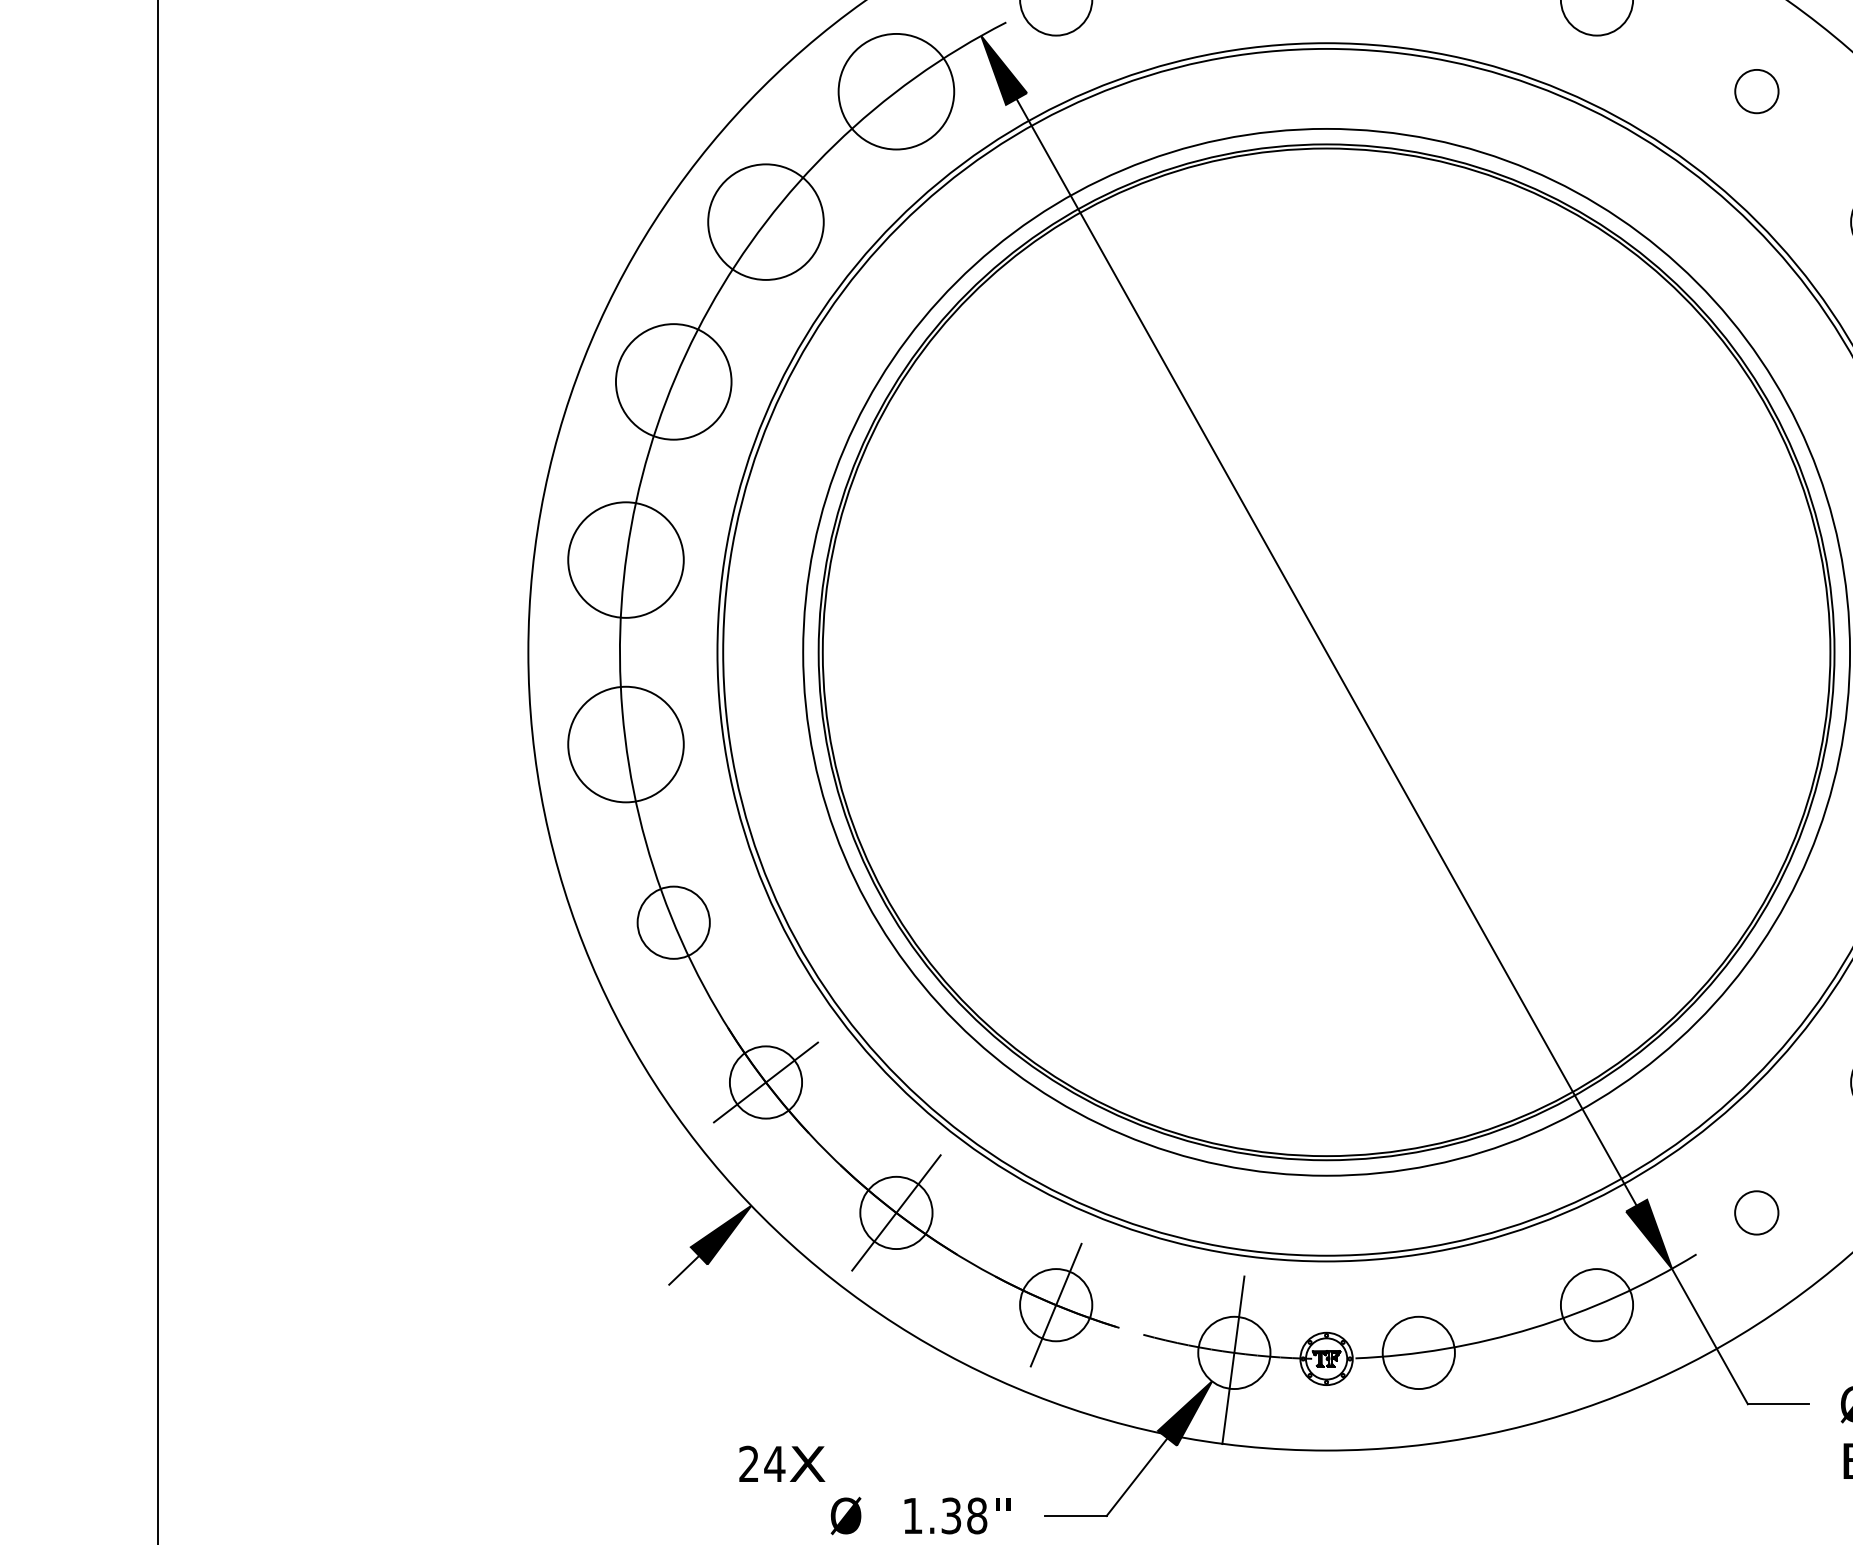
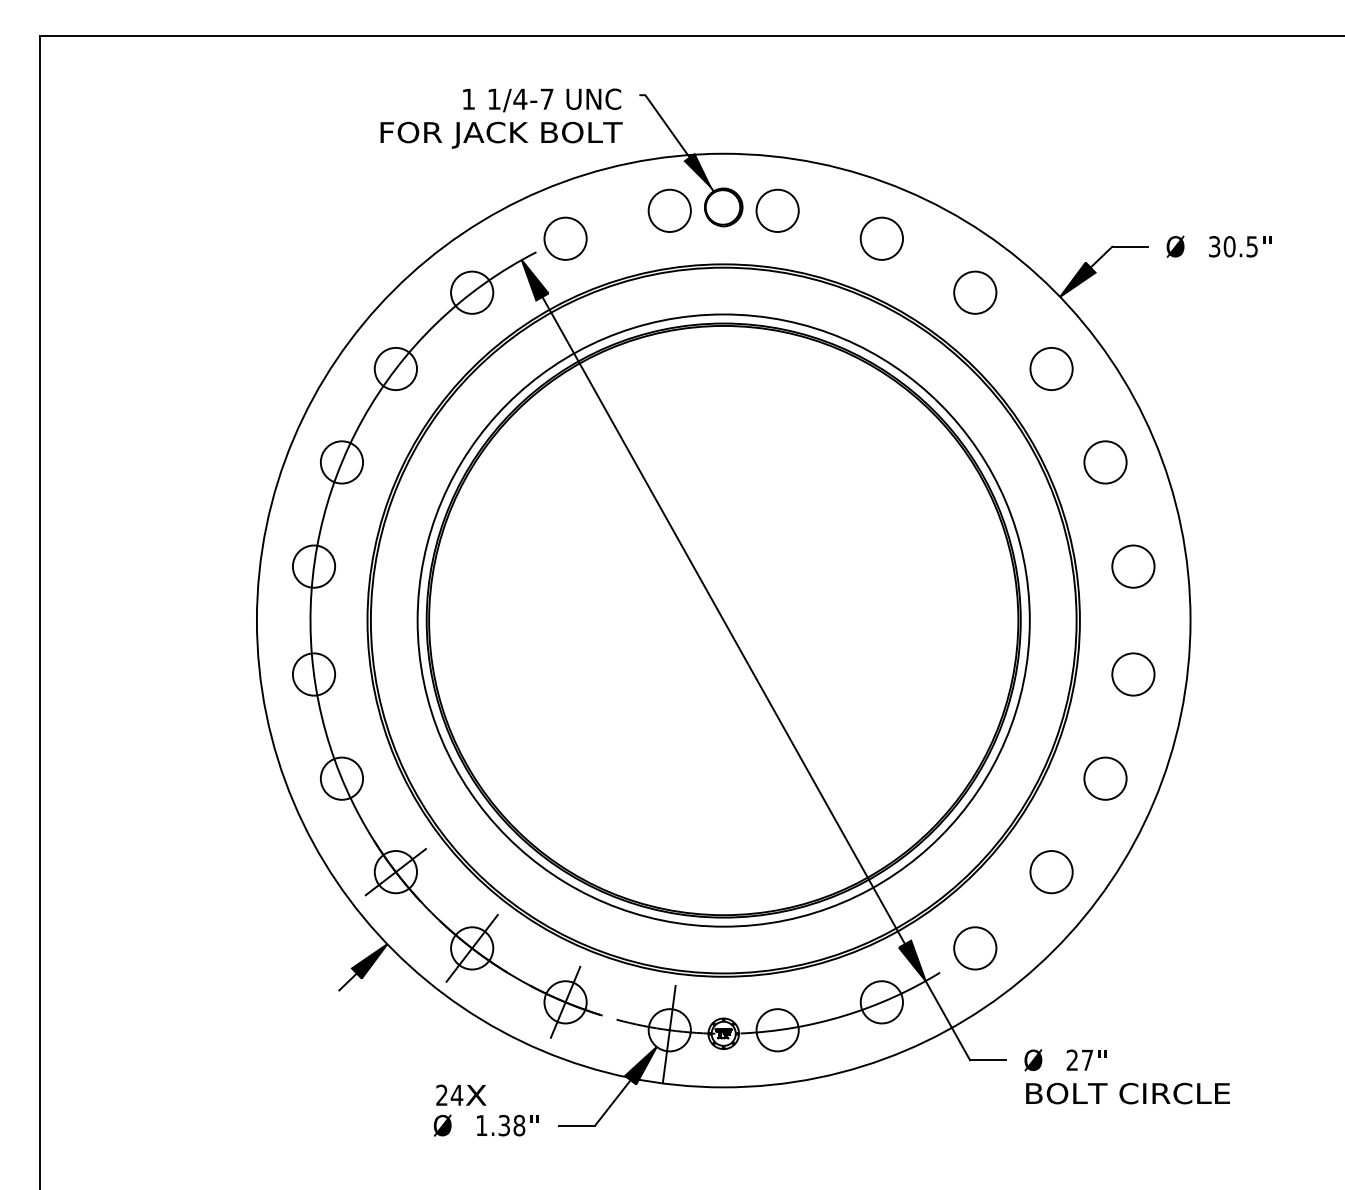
circle: (896, 91) -> (472, 292), size x0.62
circle: (1757, 91) -> (975, 292), size x1.67
circle: (765, 221) -> (395, 368), size x0.62
circle: (672, 382) -> (341, 462), size x0.62
circle: (625, 559) -> (313, 566), size x0.62
circle: (625, 744) -> (313, 674), size x0.62
circle: (1757, 1213) -> (975, 948), size x1.67
text: (782, 1462) -> (461, 1094), moved

